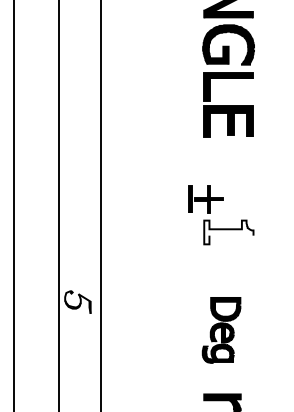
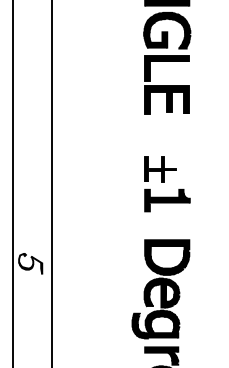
part: (205, 199) -> (159, 169), moved
fill: (228, 232) -> (167, 200), added
part: (221, 330) -> (160, 289), size x1.67

